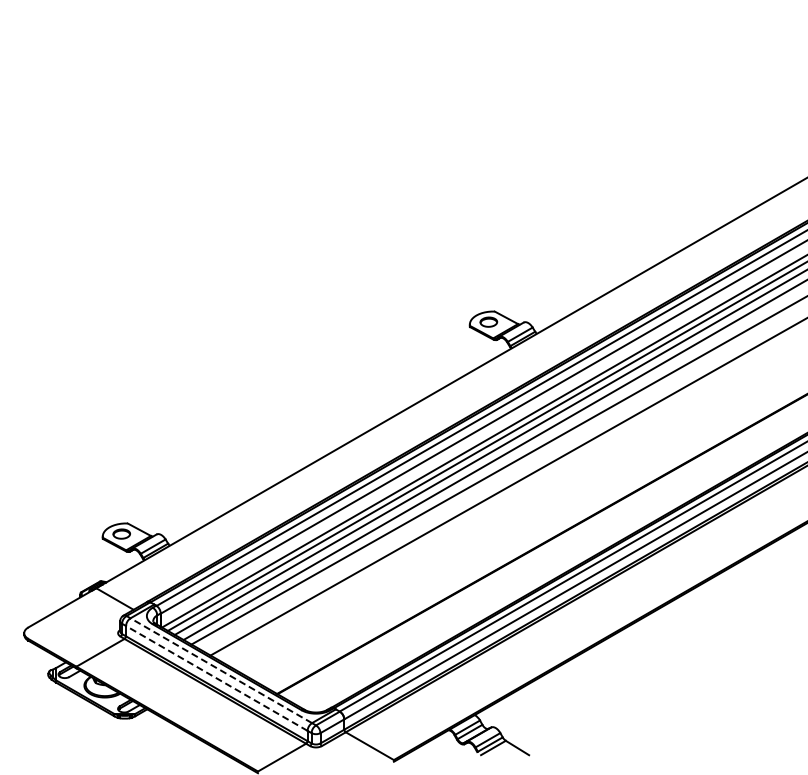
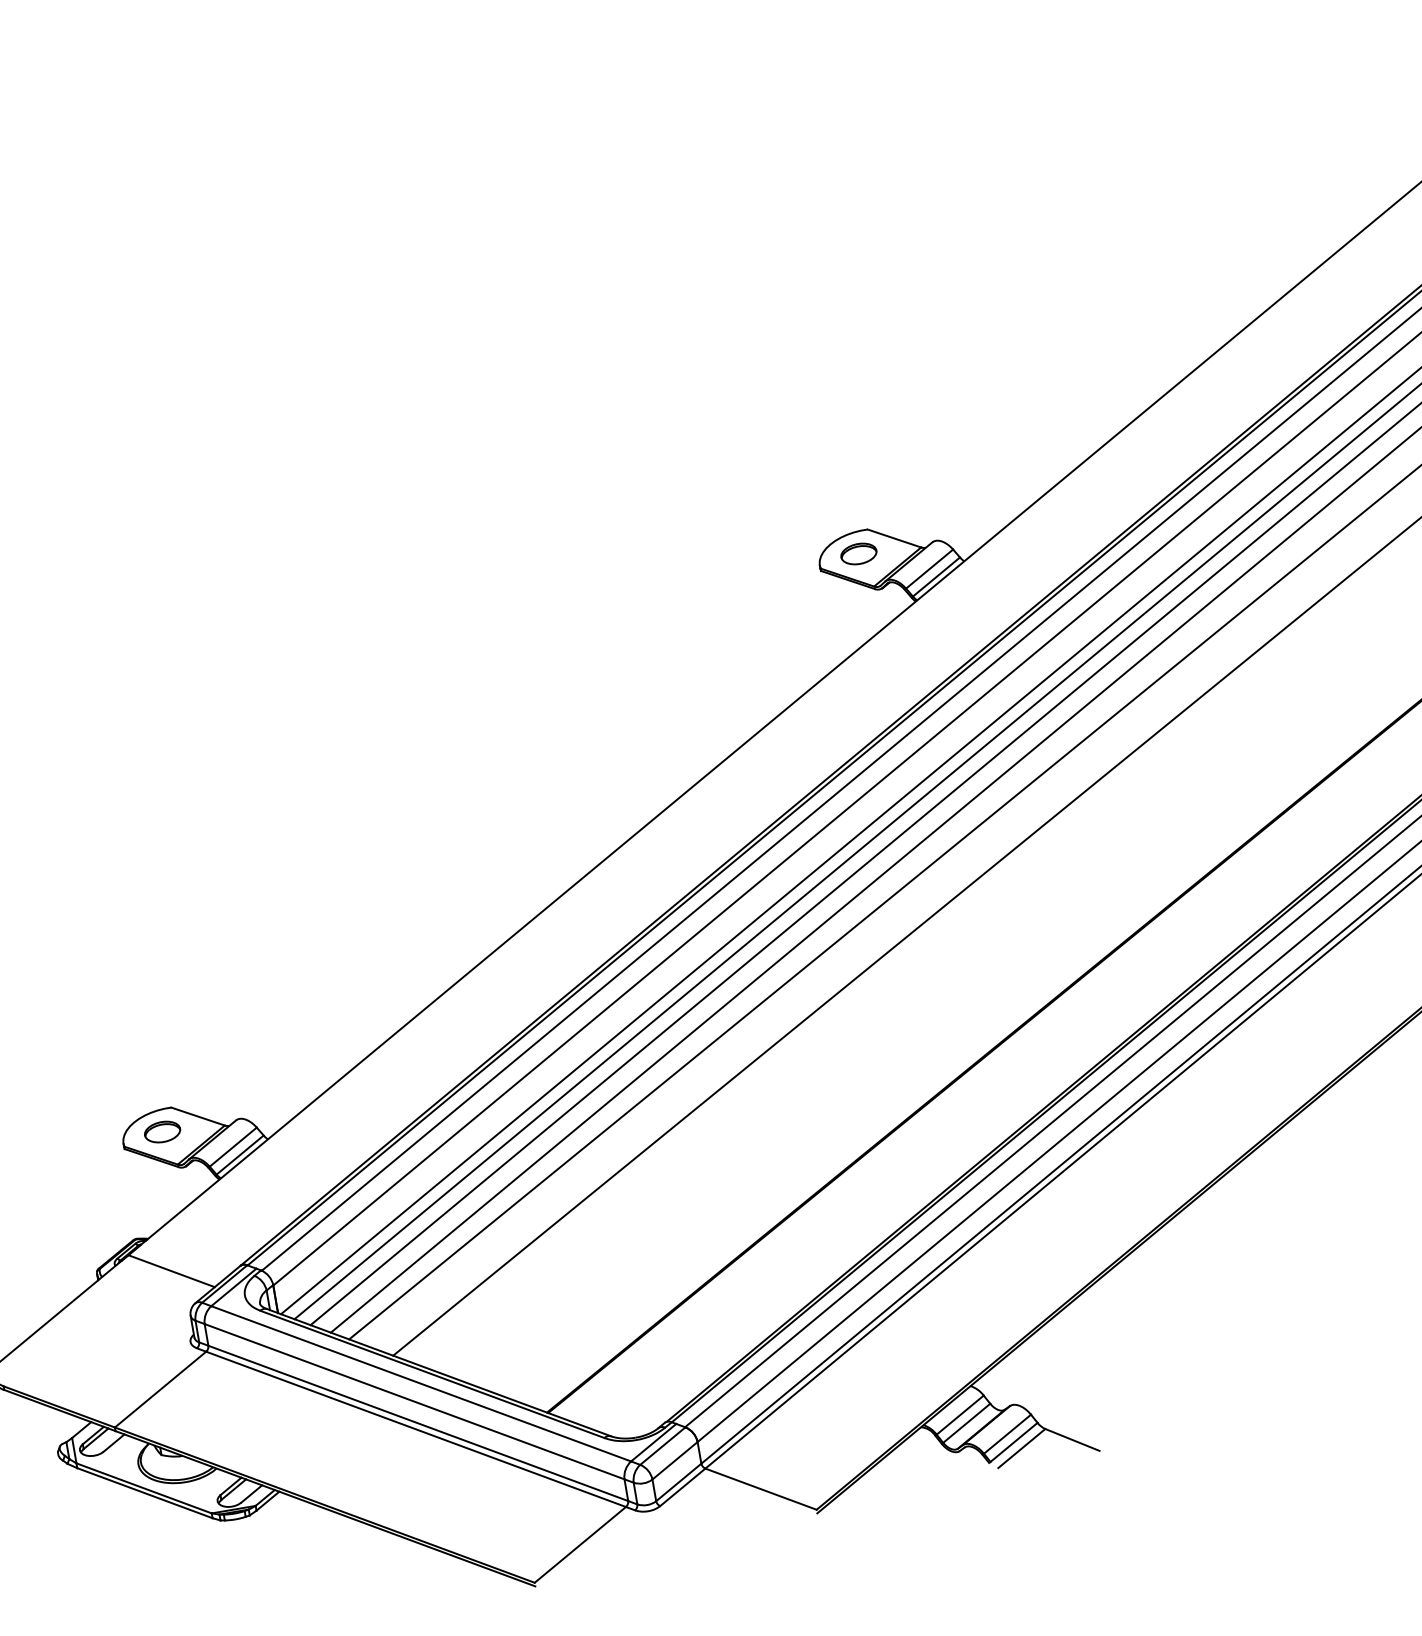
line: (221, 670) -> (421, 1383), dashed -> solid
line: (216, 678) -> (413, 1401), dashed -> solid

